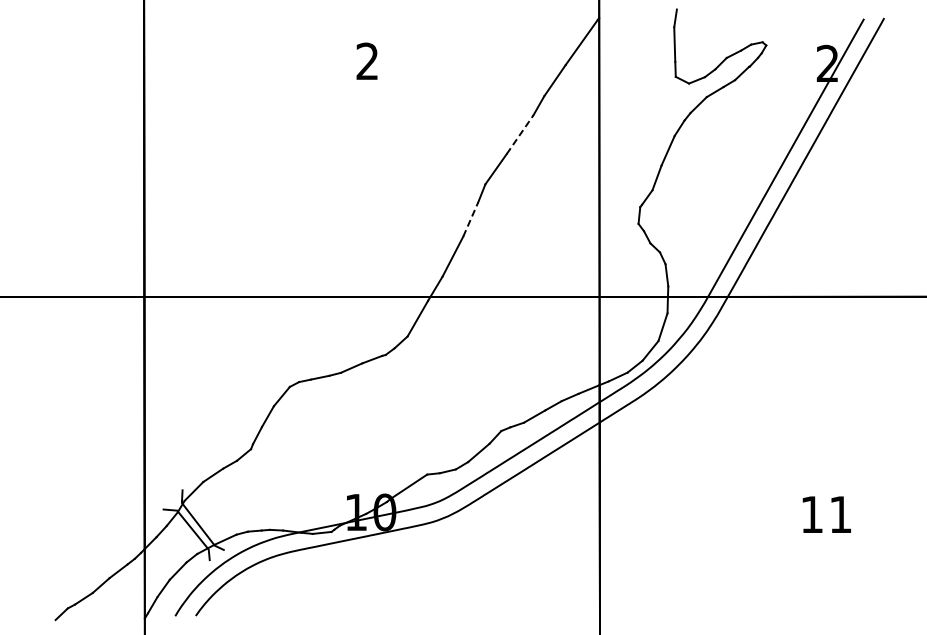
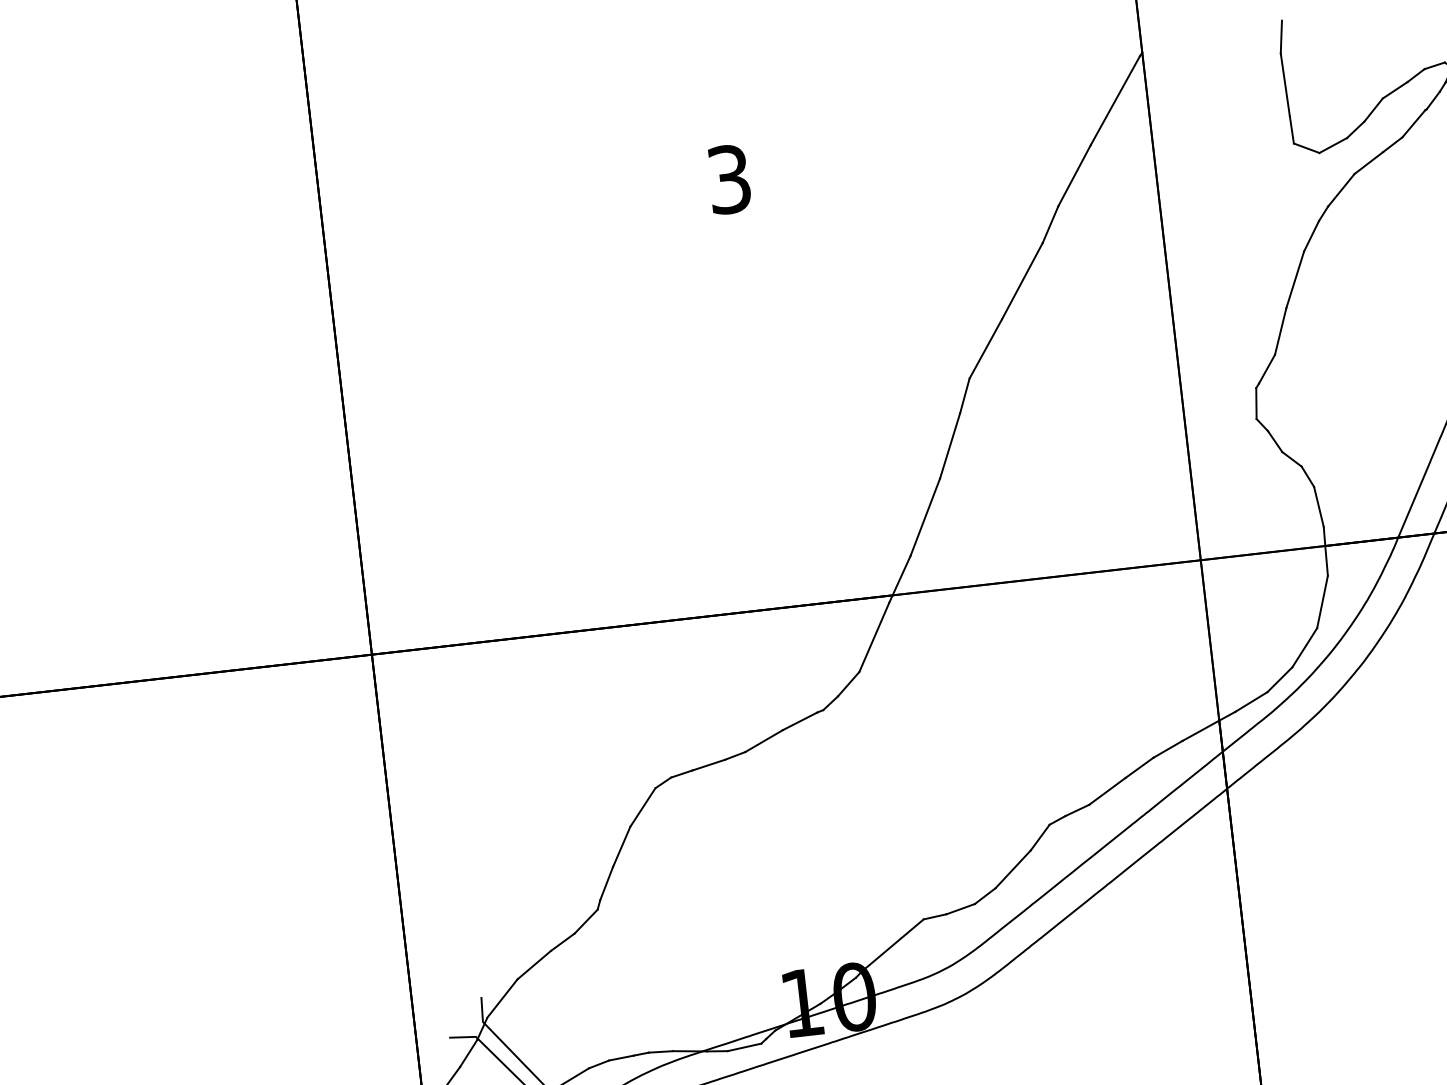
text: (367, 61) -> (729, 179), 2 -> 3
line: (520, 134) -> (1023, 280), dashed -> solid
line: (470, 219) -> (949, 445), dashed -> solid

